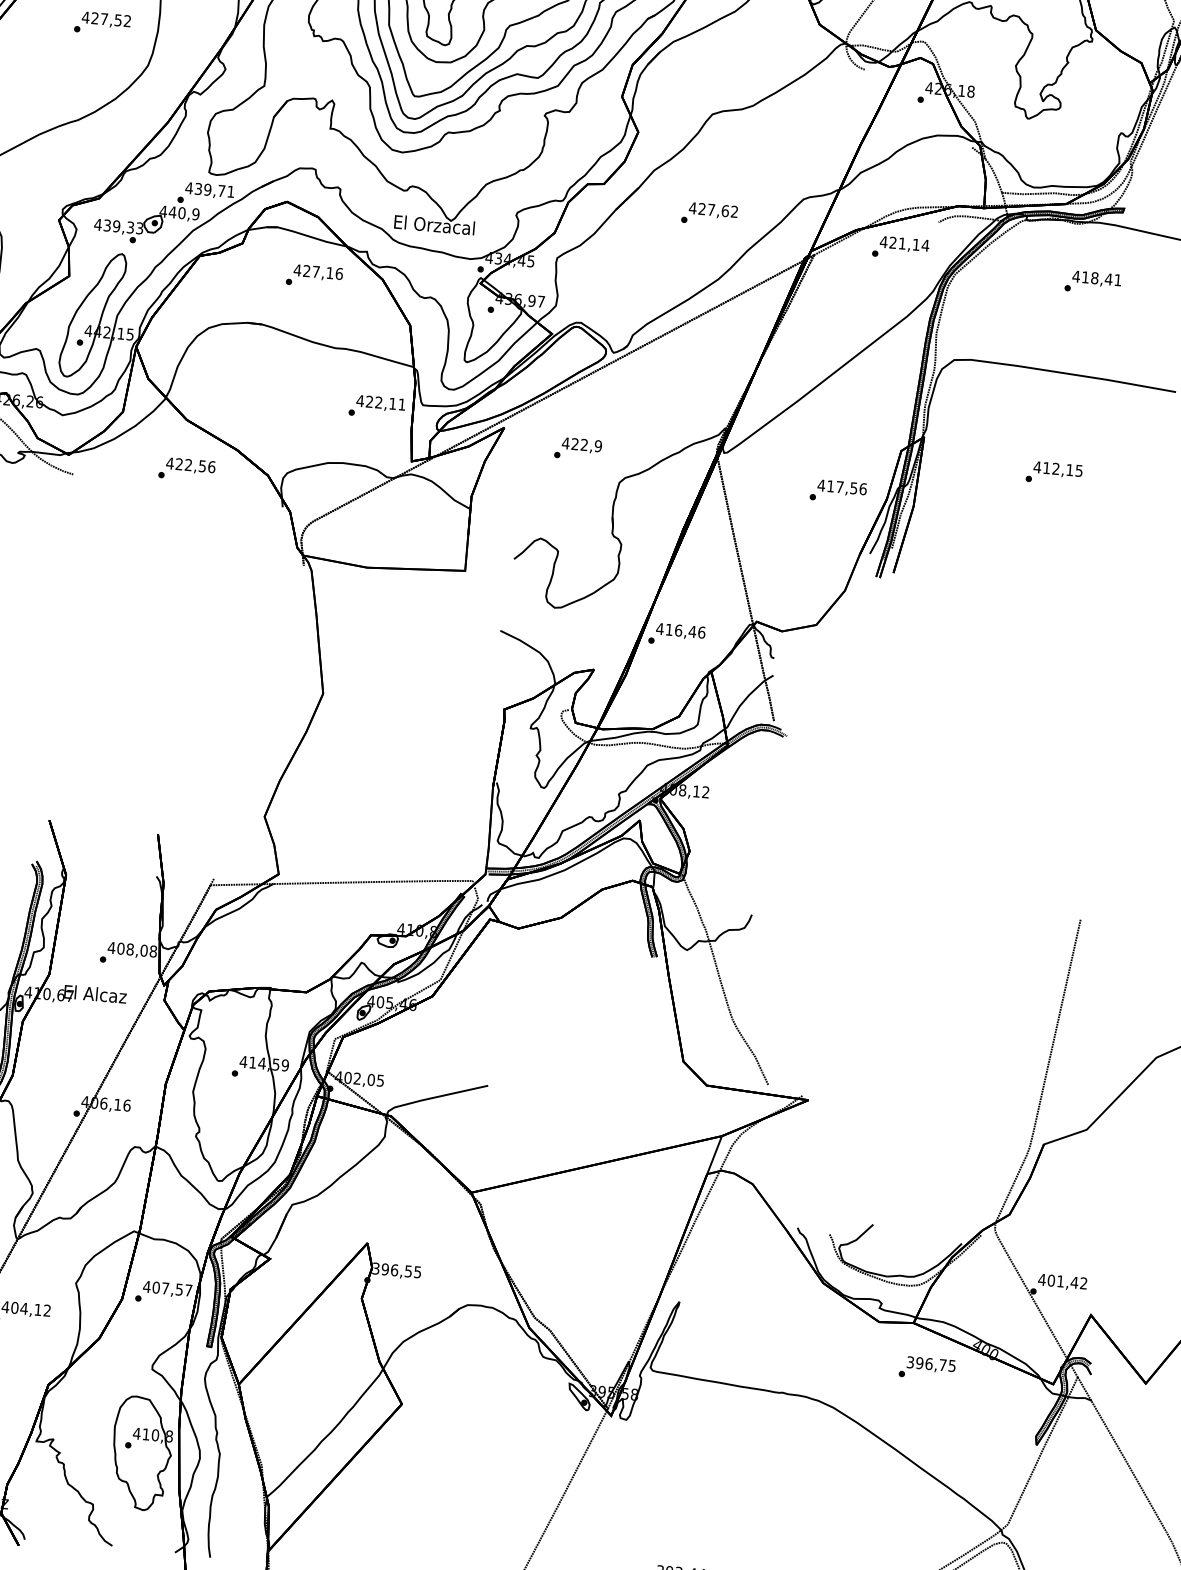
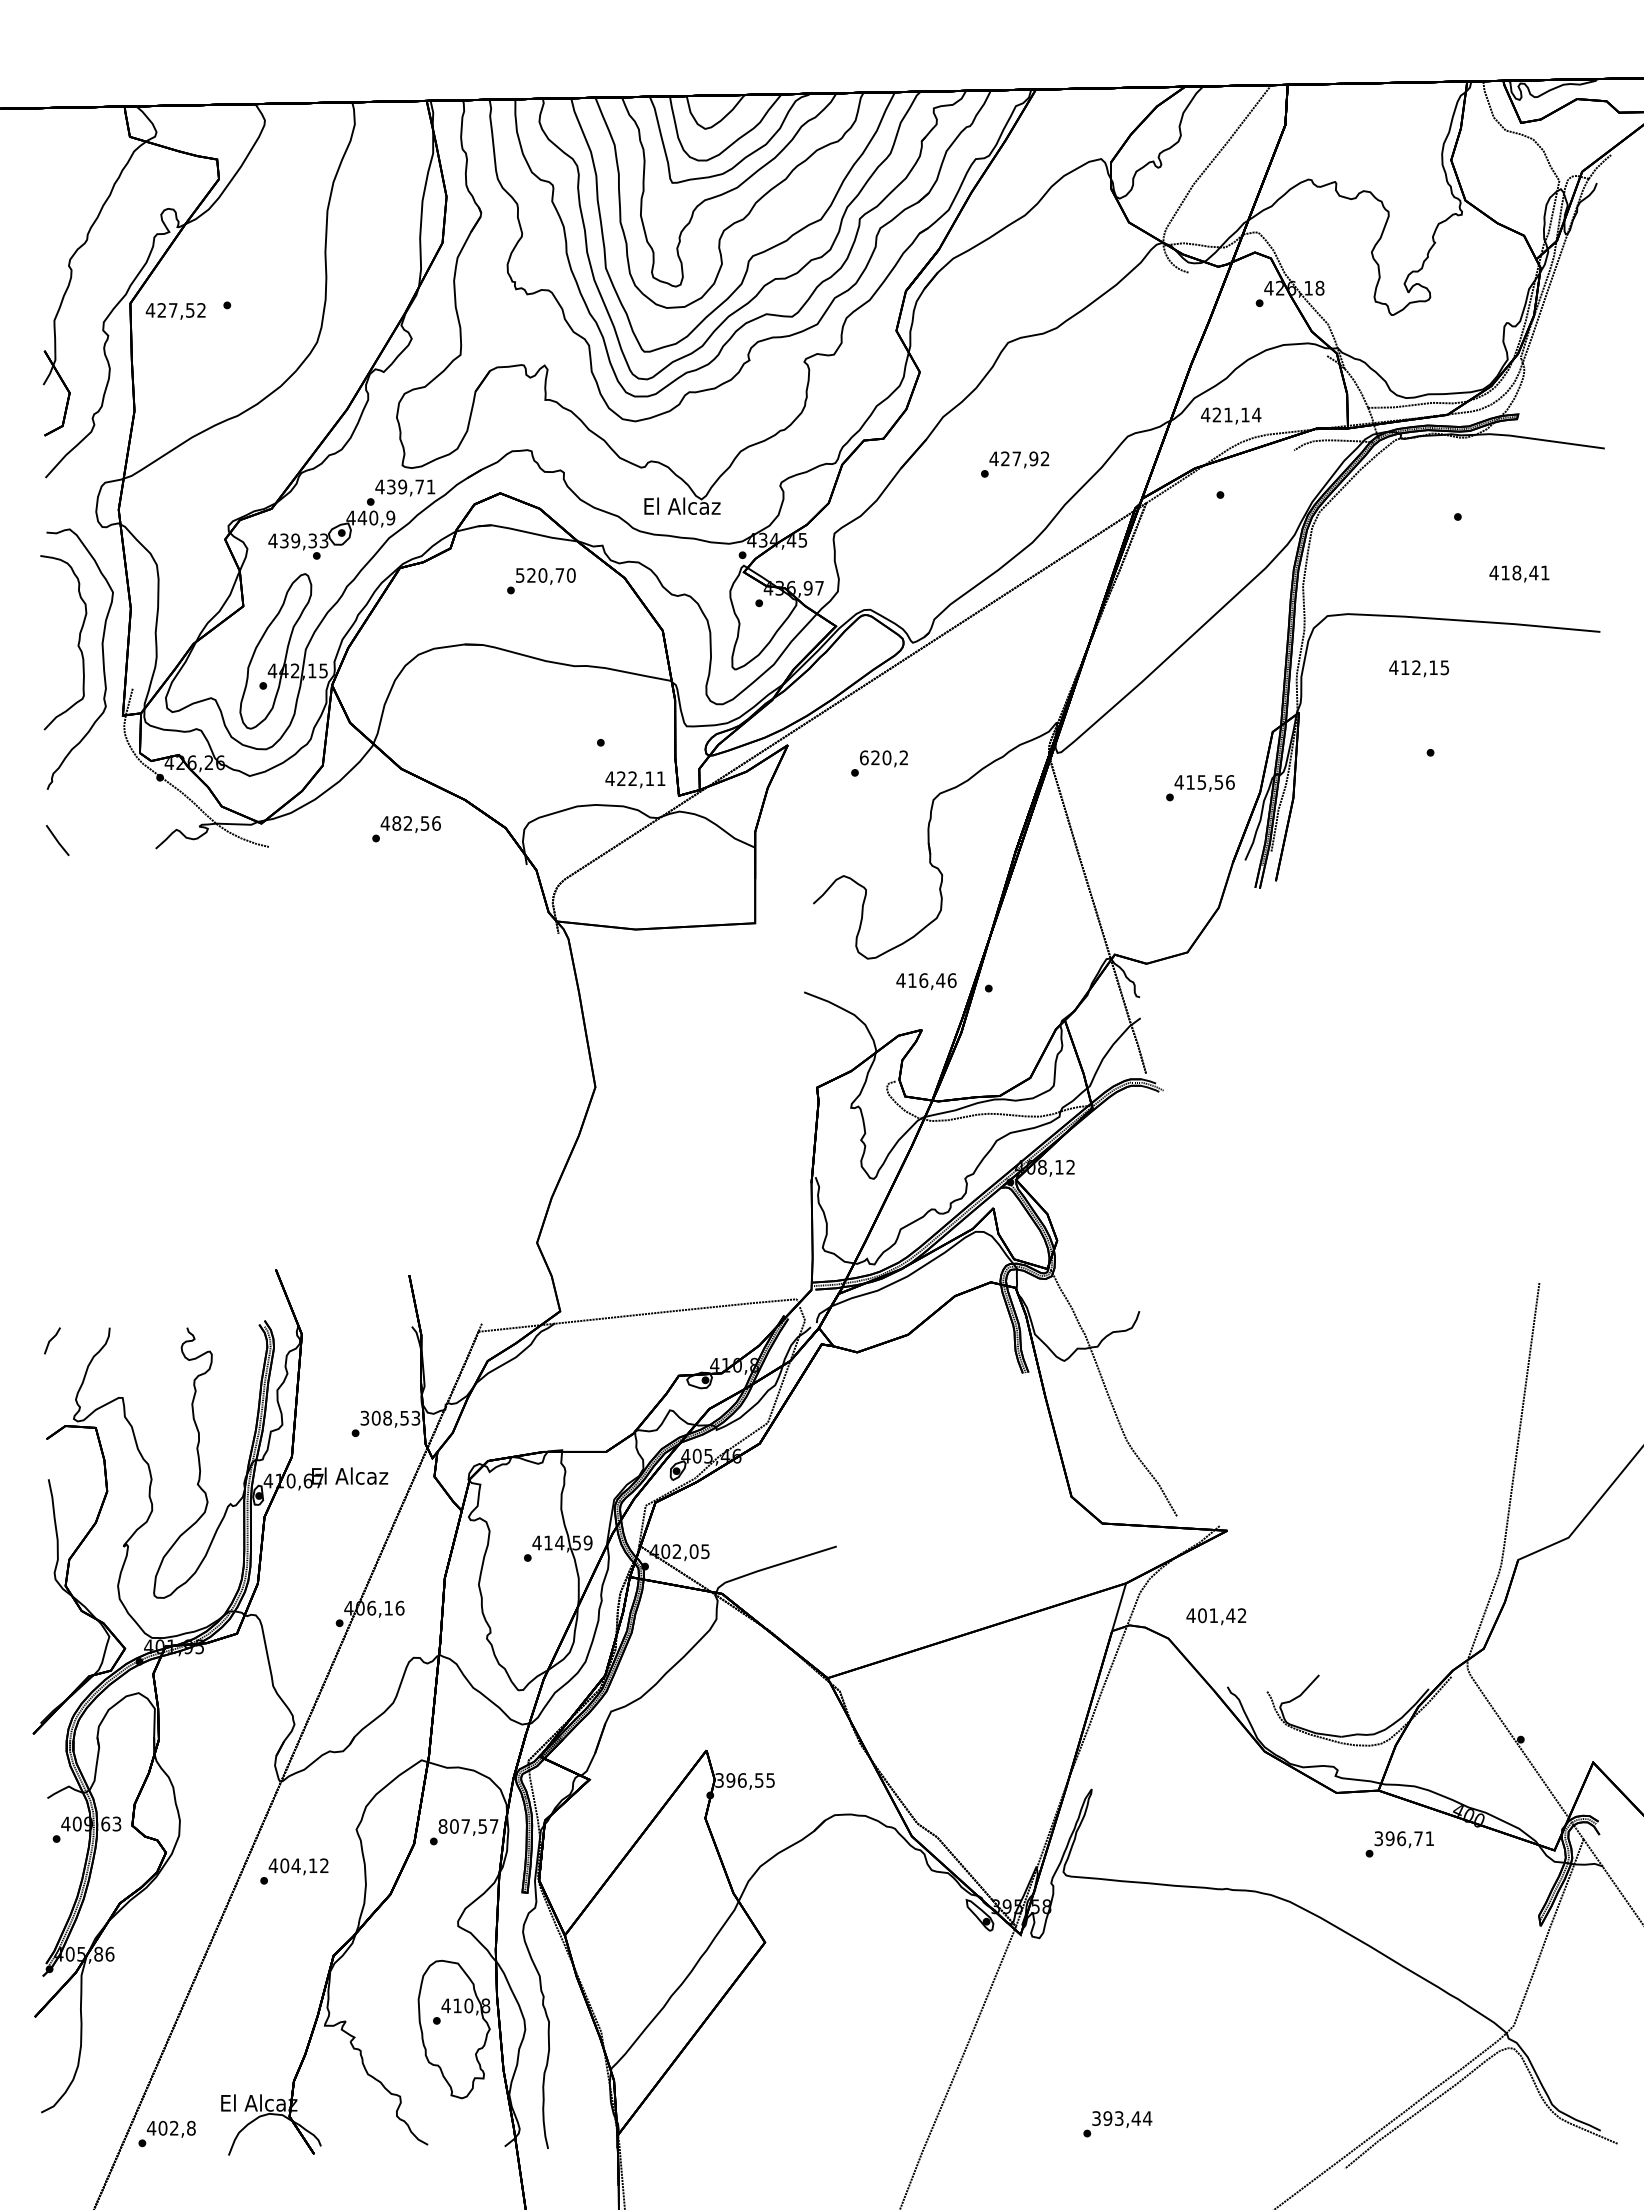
text: (106, 20) -> (175, 311), moved
text: (725, 210) -> (1033, 458), 427,62 -> 427,92
text: (434, 224) -> (681, 505), El Orzacal -> El Alcaz
text: (904, 244) -> (1231, 415), moved
text: (318, 272) -> (545, 575), 427,16 -> 520,70
text: (1096, 278) -> (1519, 573), moved
text: (381, 403) -> (635, 779), moved
text: (581, 444) -> (883, 757), 422,9 -> 620,2
text: (179, 464) -> (396, 823), 422,56 -> 482,56
text: (1057, 469) -> (1418, 668), moved
text: (839, 487) -> (1201, 782), 417,56 -> 415,56
text: (680, 631) -> (926, 981), moved
text: (132, 949) -> (390, 1417), 408,08 -> 308,53
text: (1062, 1282) -> (1216, 1616), moved
text: (146, 1286) -> (442, 1826), 407,57 -> 807,57
text: (951, 1365) -> (1429, 1838), 396,75 -> 396,71

